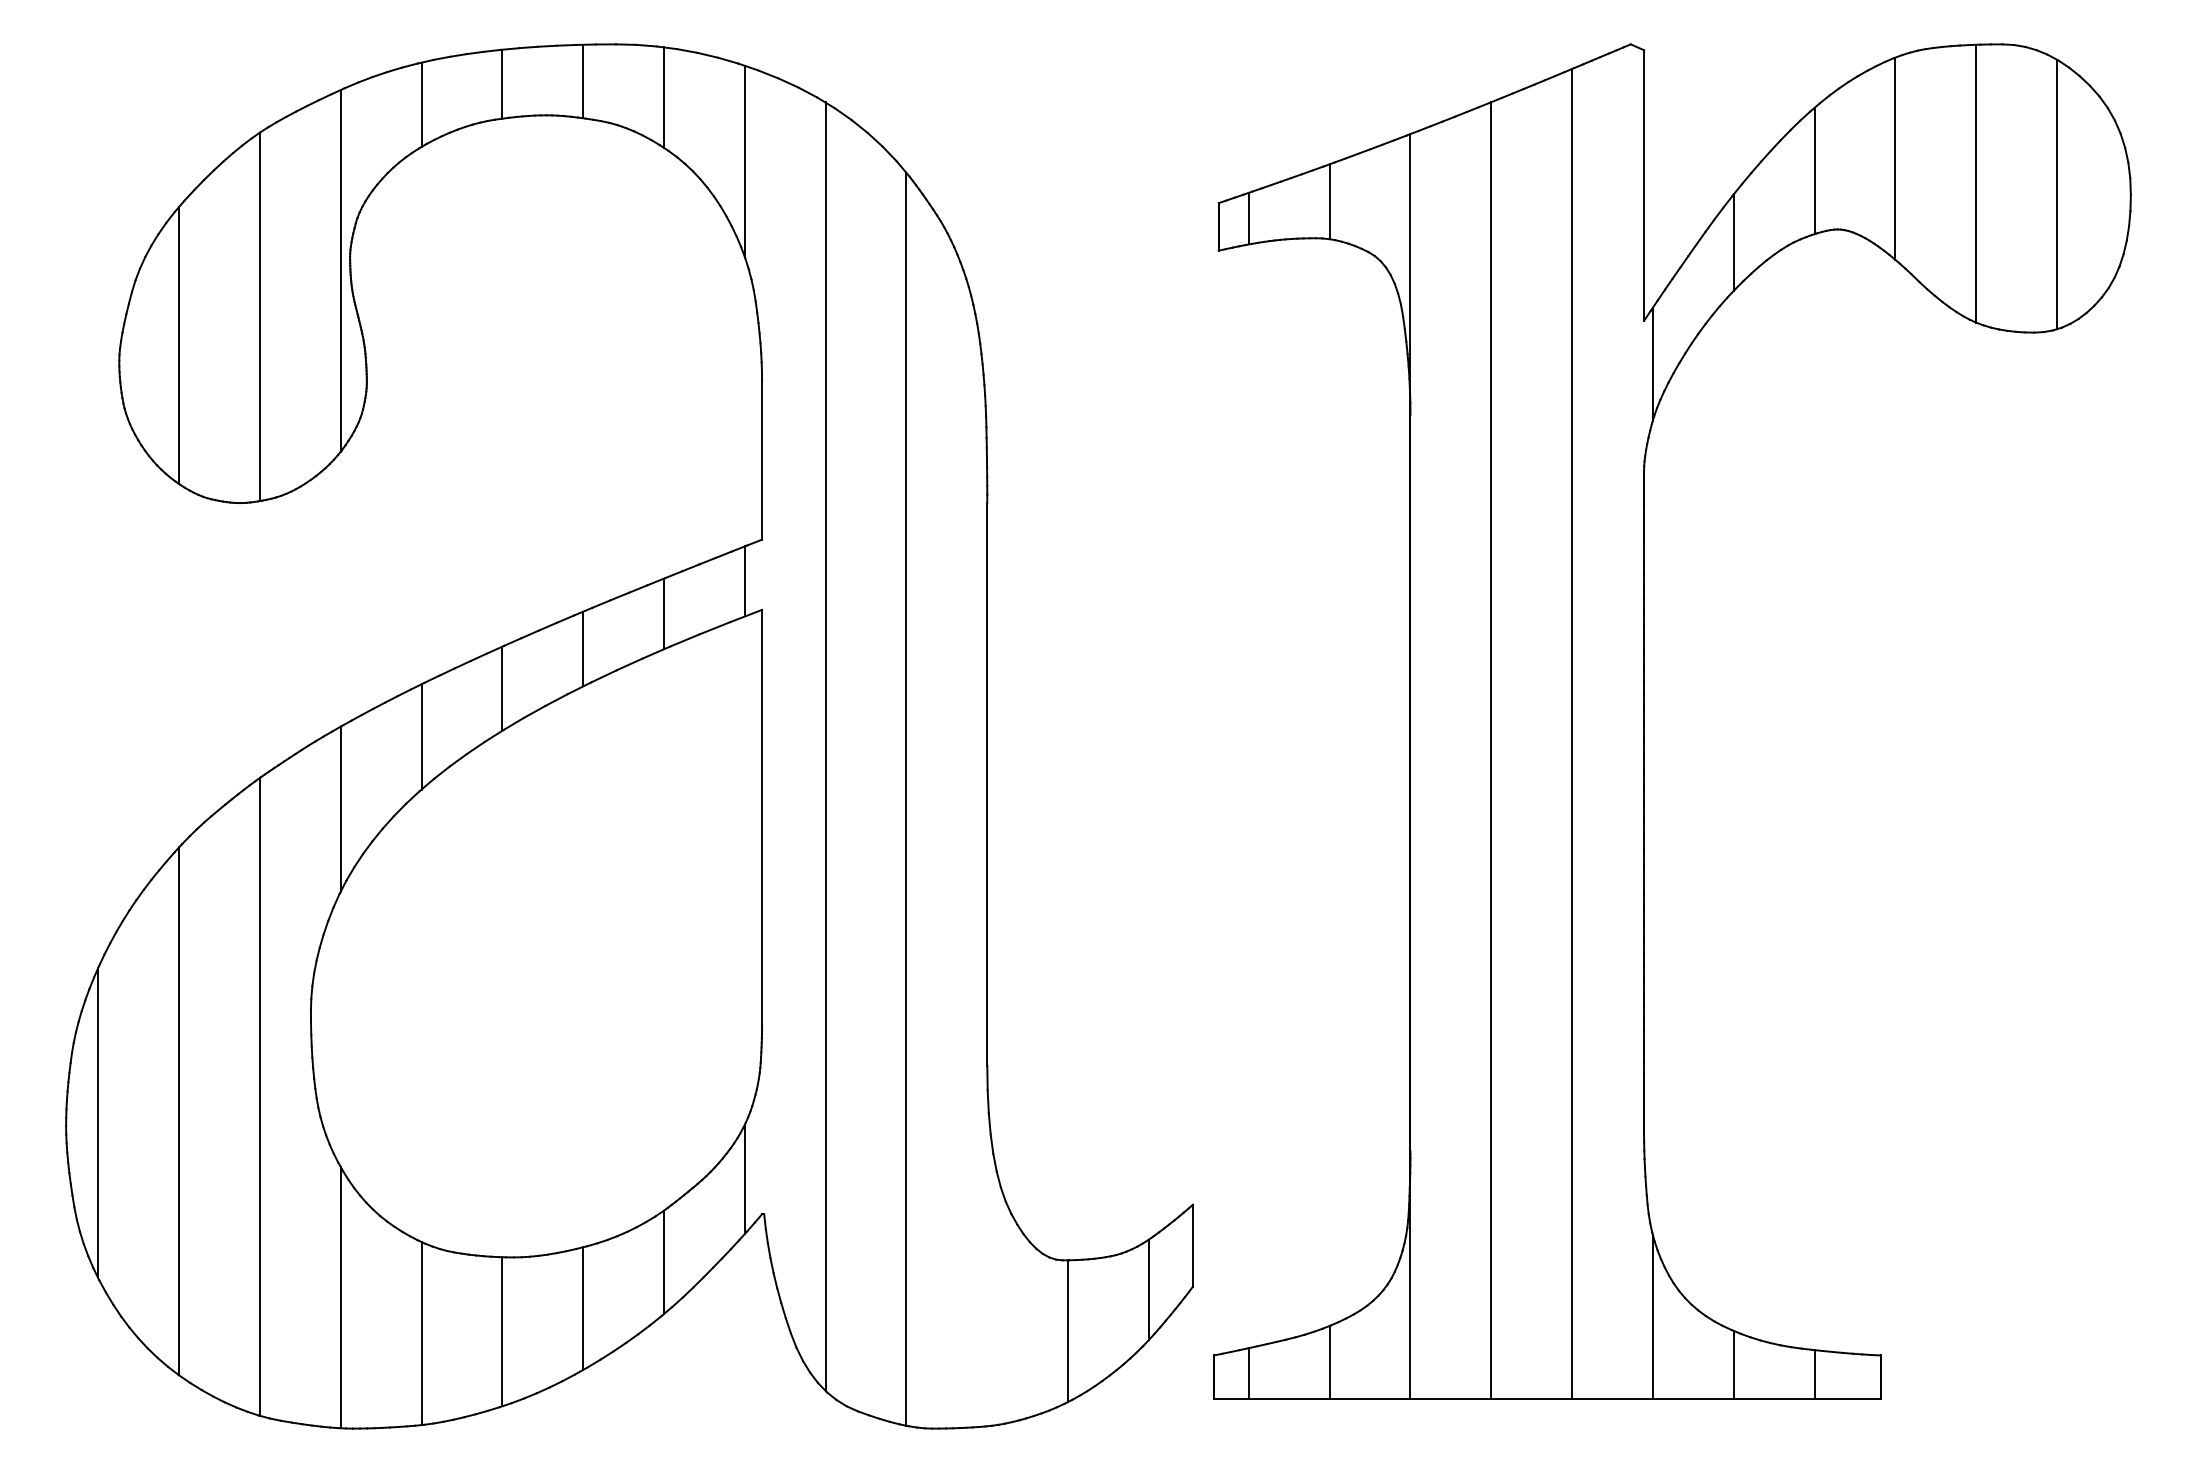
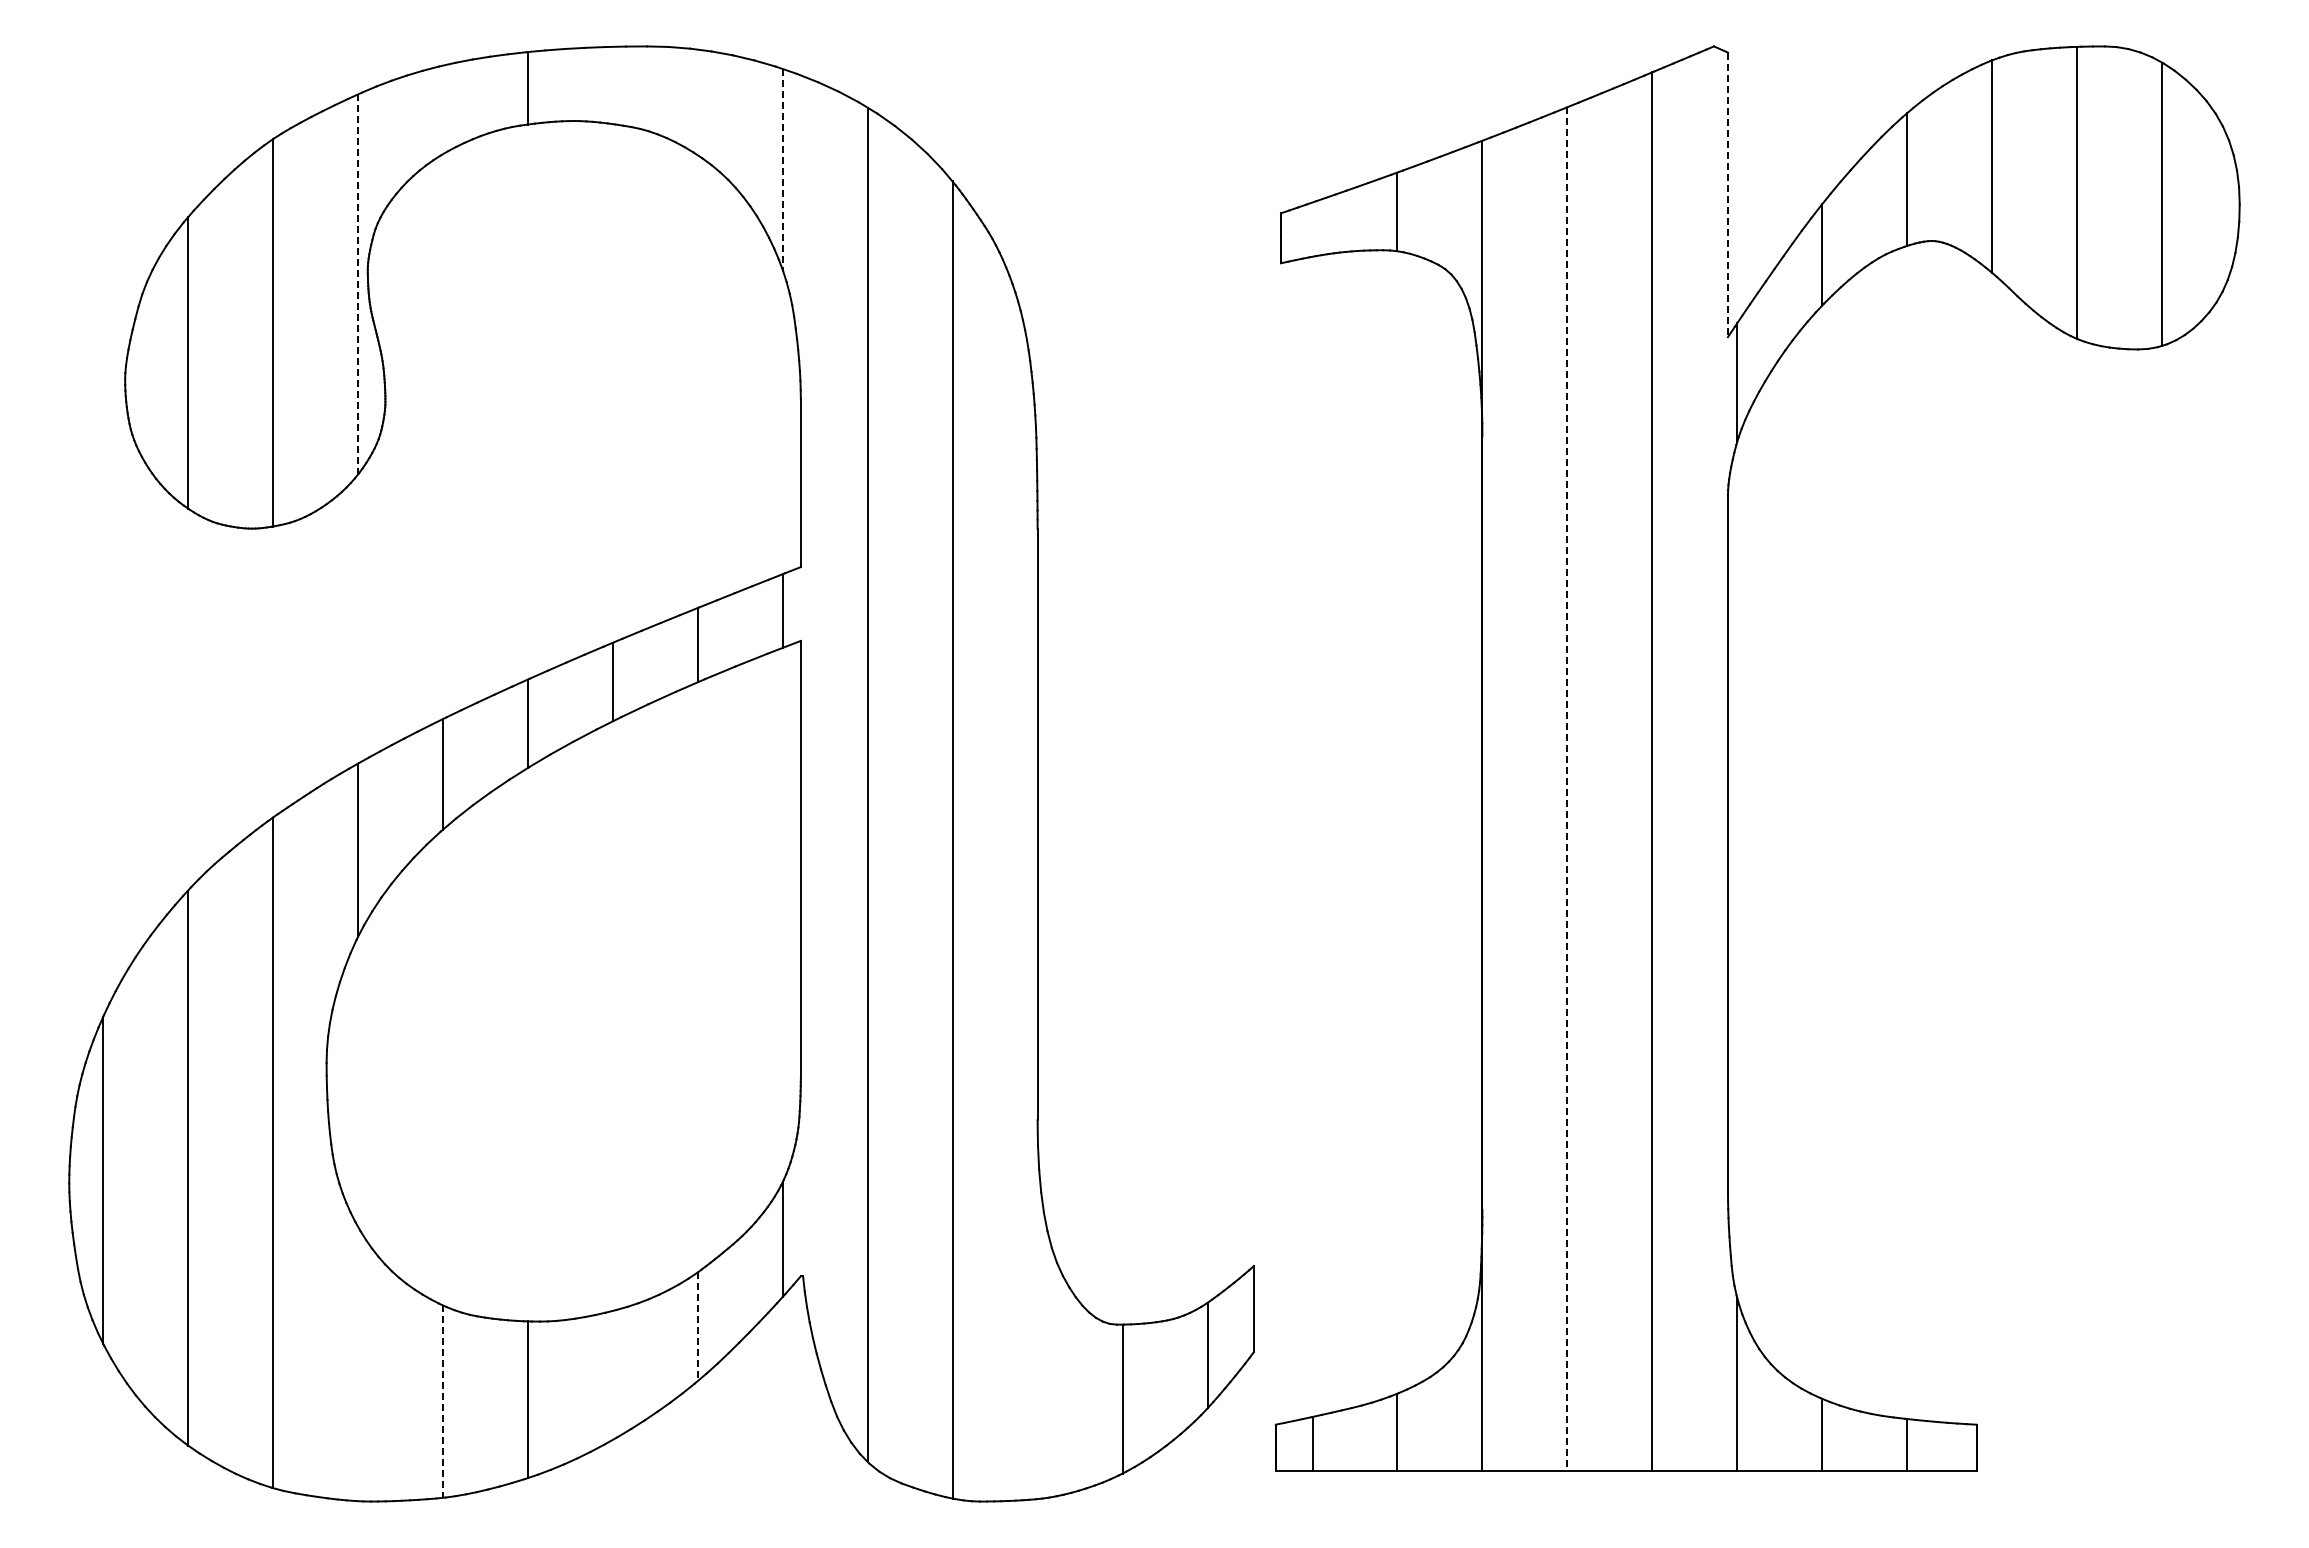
line: (582, 81) -> (612, 85), removed
line: (663, 97) -> (697, 102), removed
line: (421, 104) -> (442, 109), removed
line: (744, 161) -> (782, 169), solid -> dashed
line: (1643, 186) -> (1727, 195), solid -> dashed
line: (1248, 218) -> (1312, 229), removed
line: (340, 271) -> (357, 285), solid -> dashed
line: (1491, 751) -> (1567, 789), solid -> dashed
line: (663, 1263) -> (697, 1327), solid -> dashed
line: (340, 1297) -> (357, 1363), removed
line: (582, 1307) -> (612, 1374), removed
line: (421, 1334) -> (442, 1402), solid -> dashed

